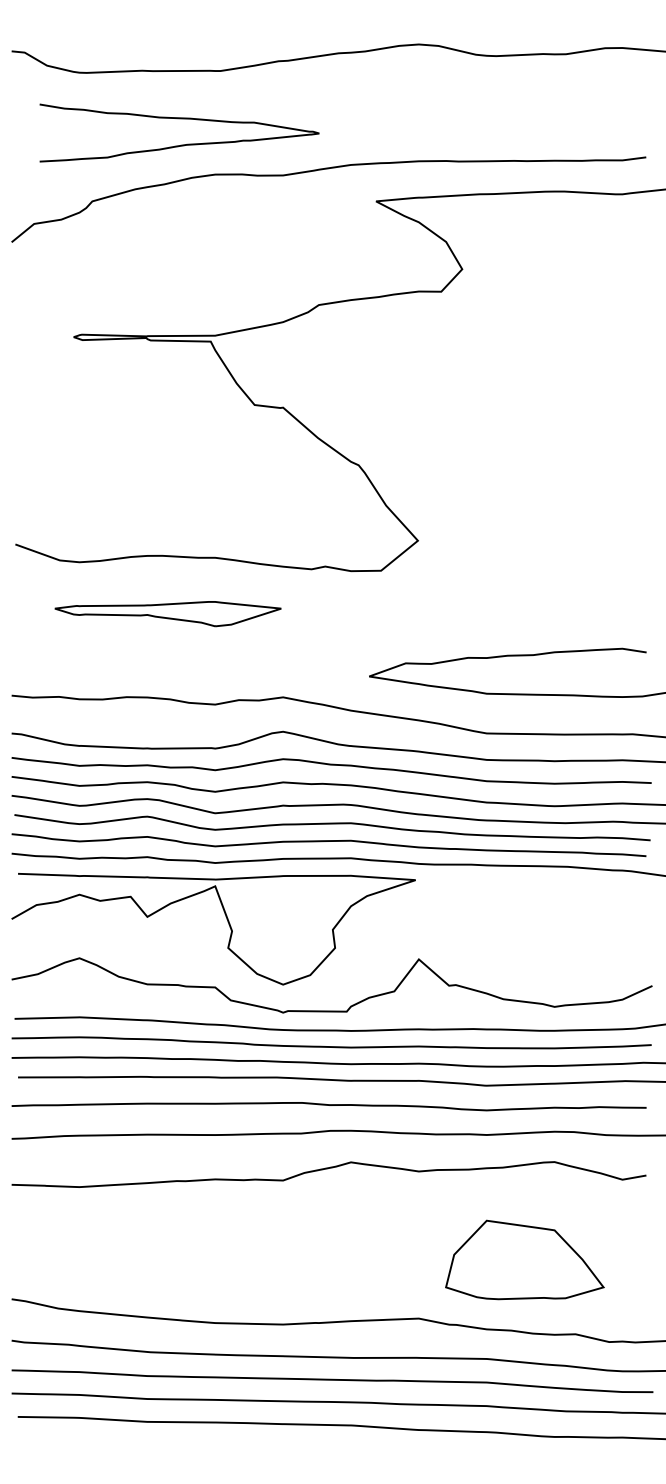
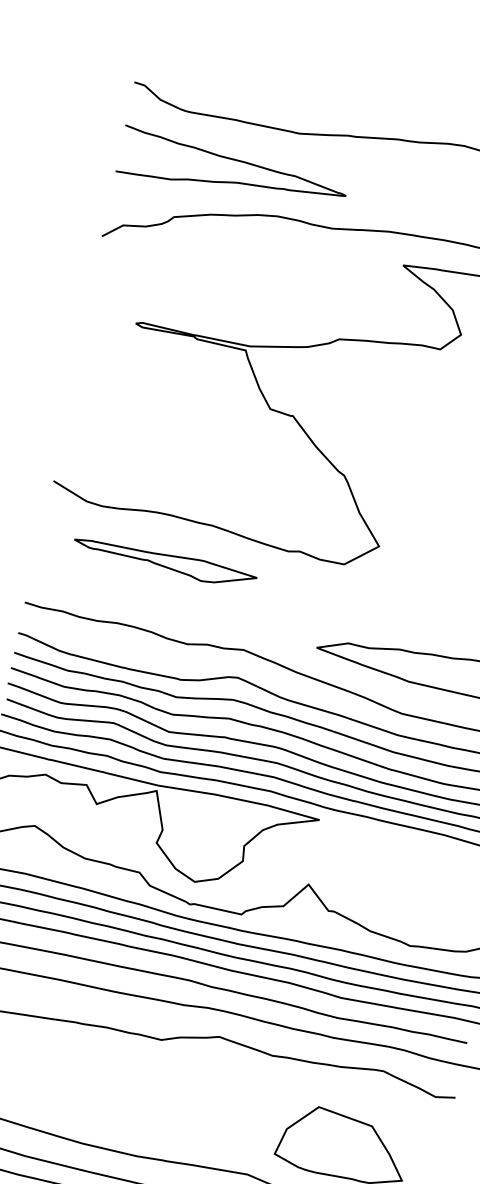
curve: (181, 144) -> (233, 181), moved

